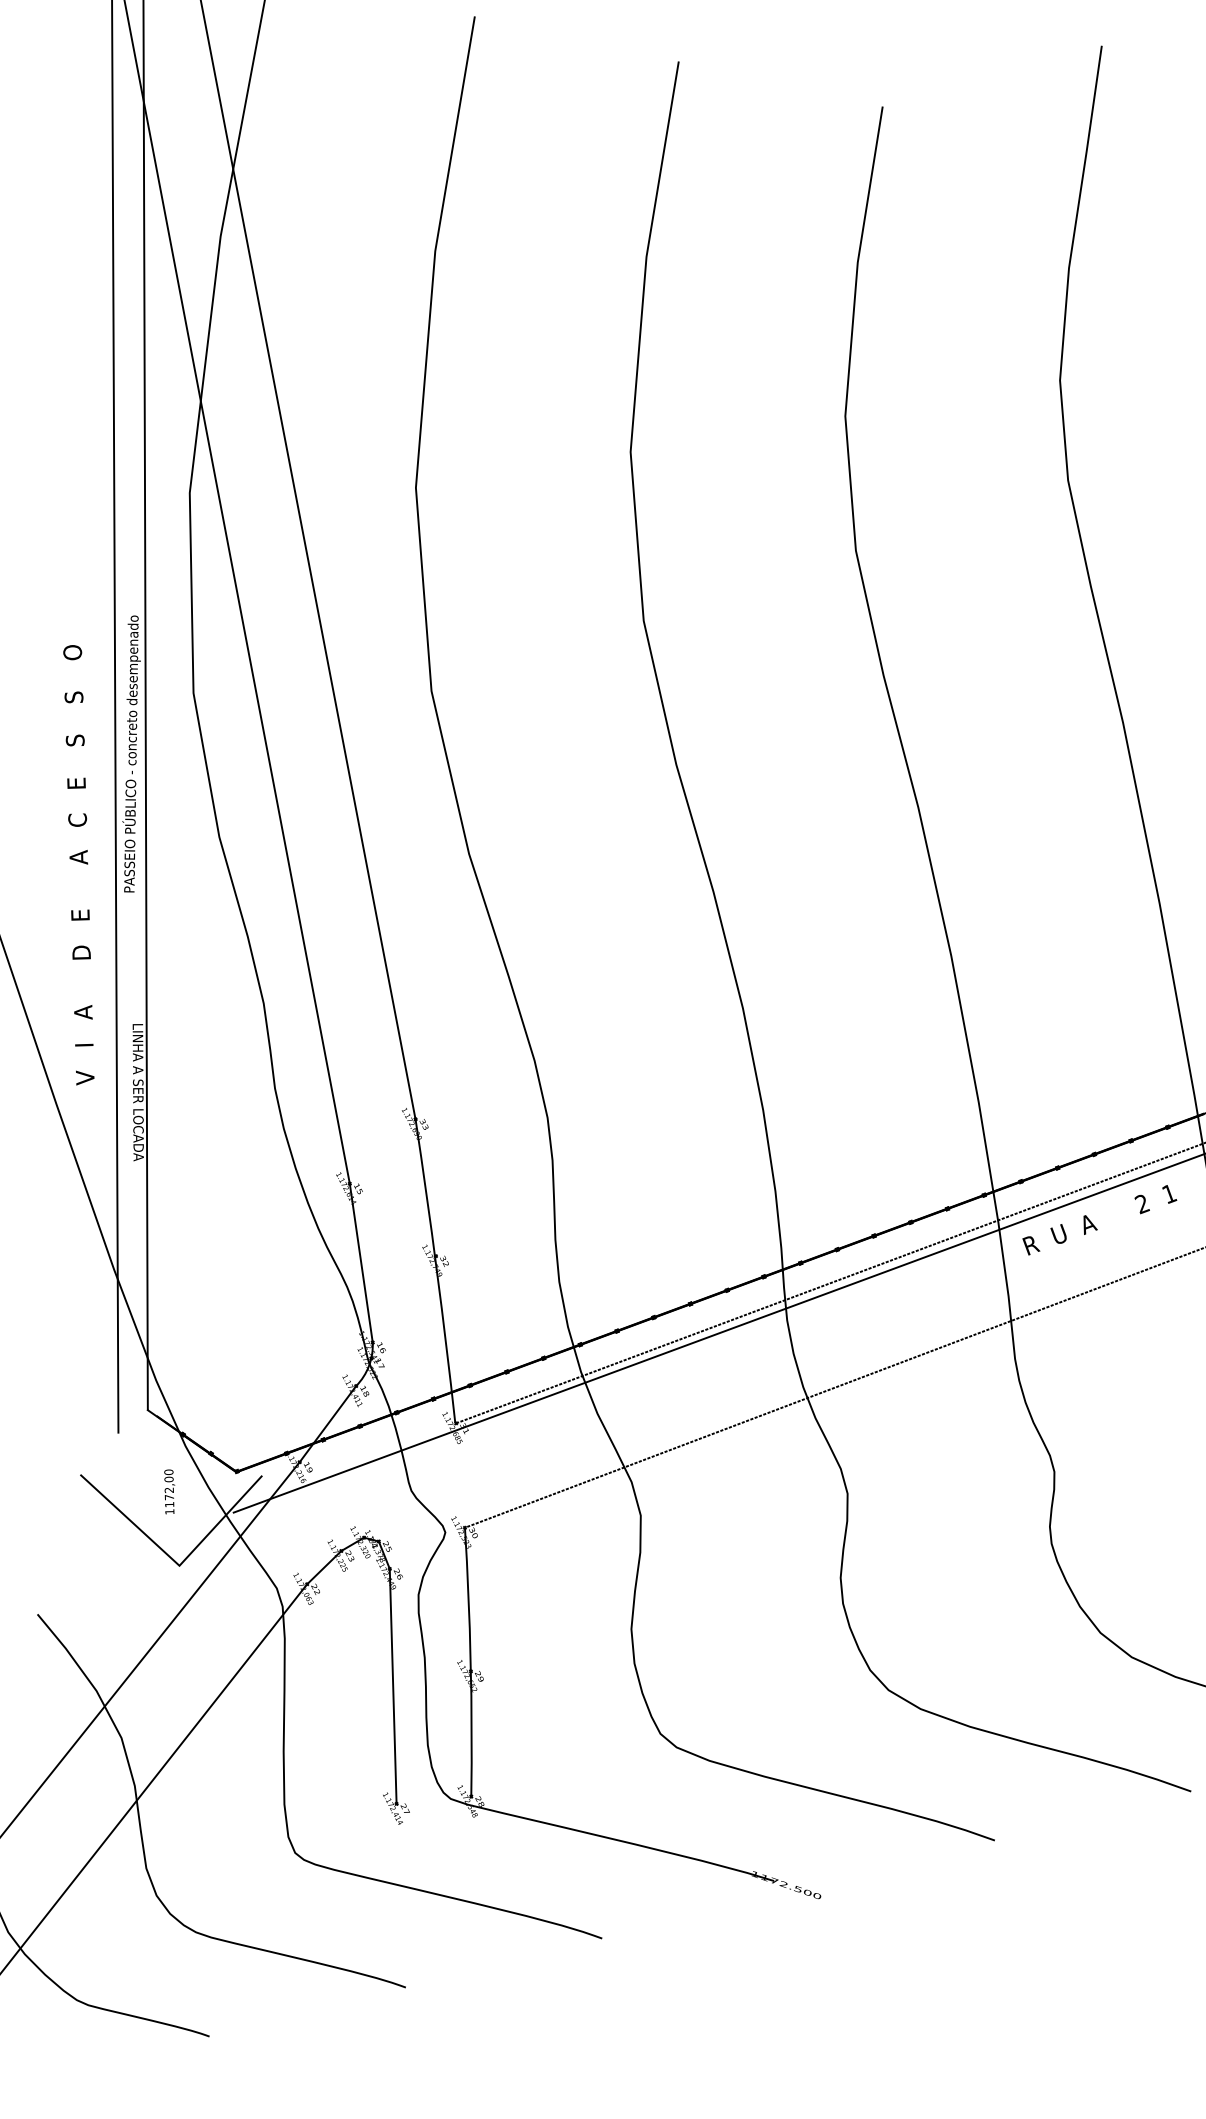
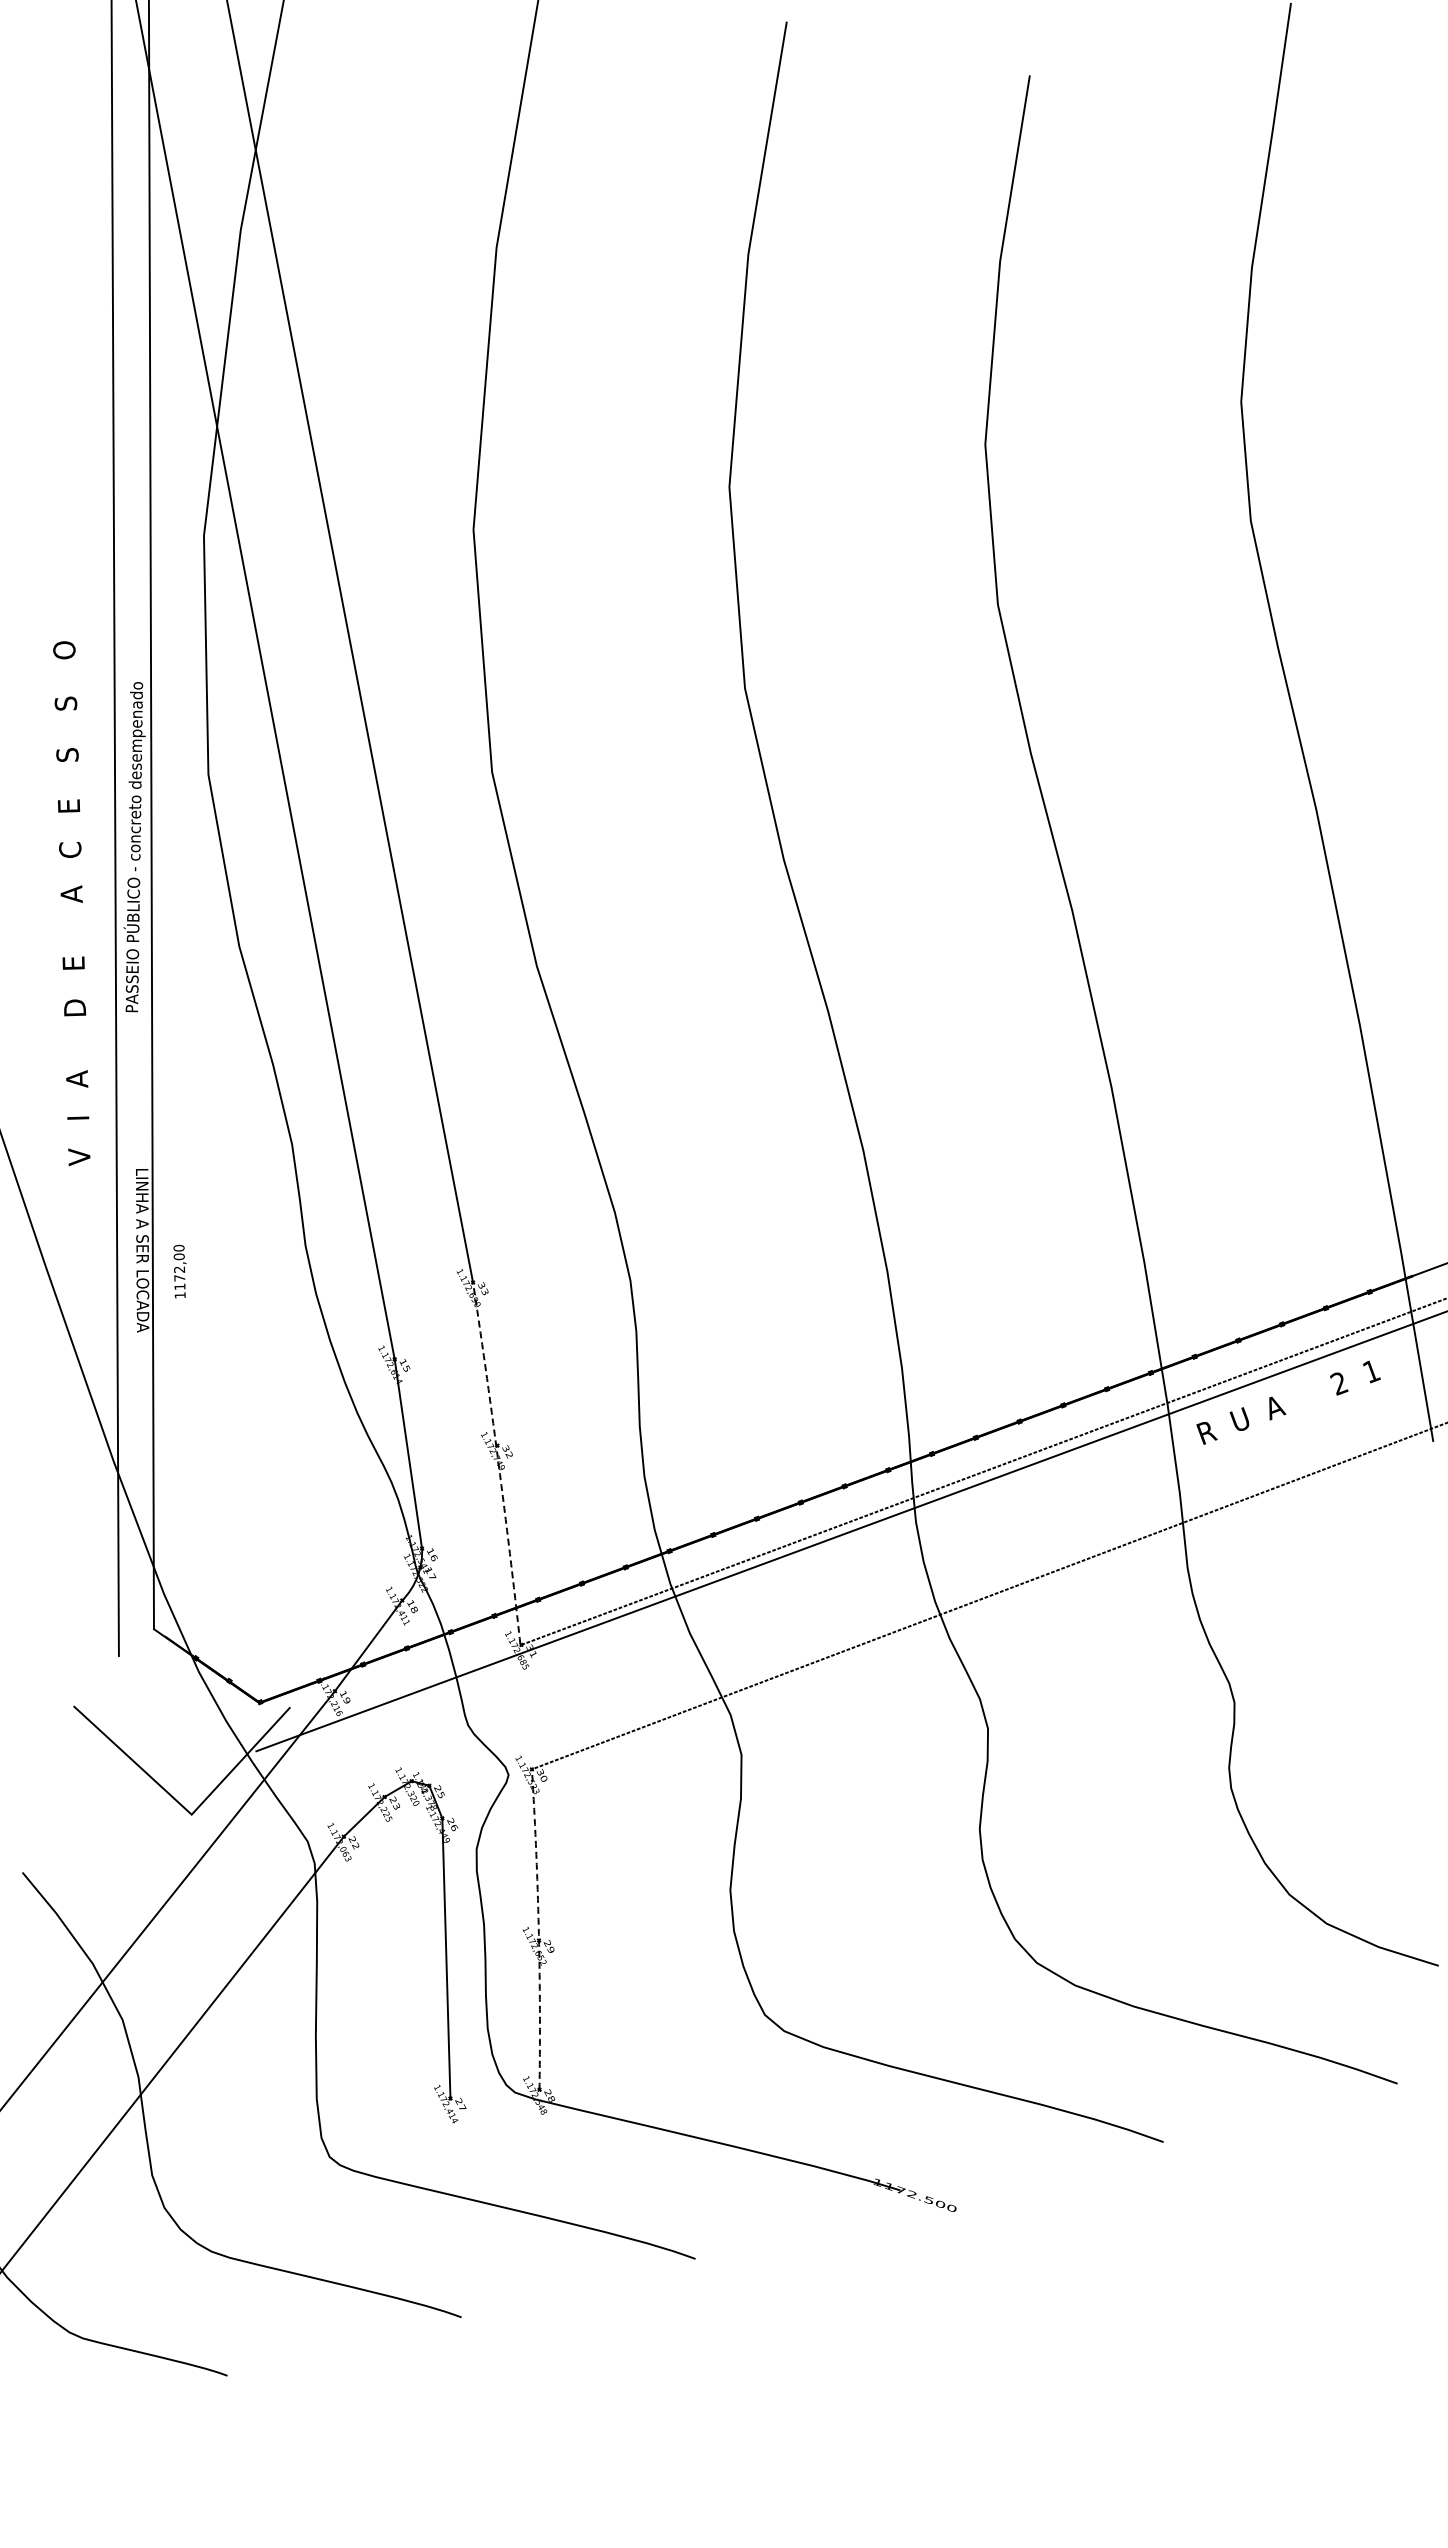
text: (78, 865) -> (71, 903), moved
arc: (436, 1271) -> (498, 1463), solid -> dashed
text: (169, 1491) -> (179, 1271), moved
arc: (470, 1662) -> (538, 1929), solid -> dashed

